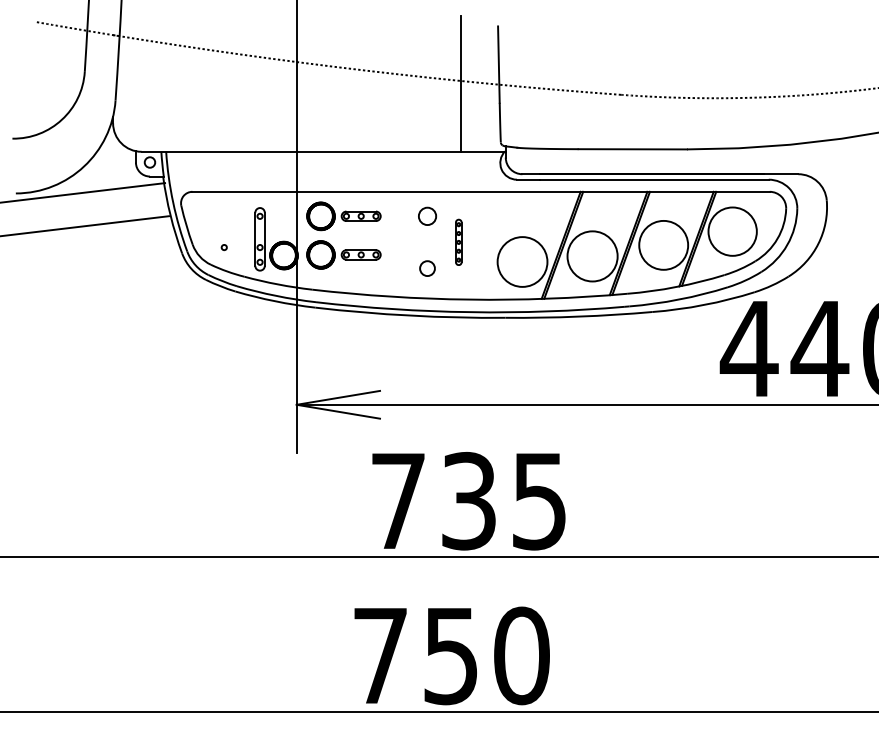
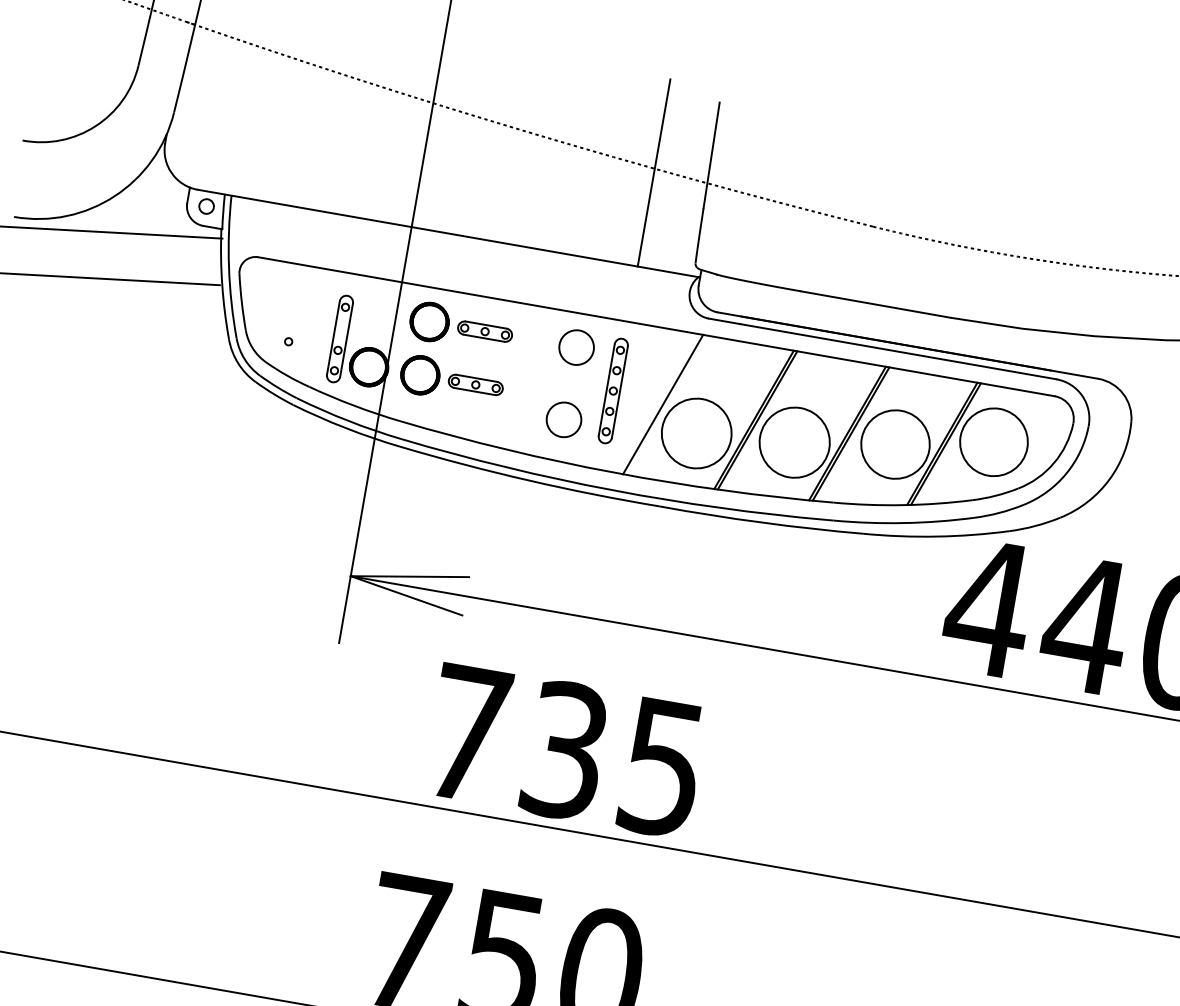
circle: (427, 216) -> (576, 347), size x1.43
part: (458, 242) -> (613, 391), size x1.67
line: (495, 245) -> (663, 404), added
circle: (427, 268) -> (564, 419), size x1.67

